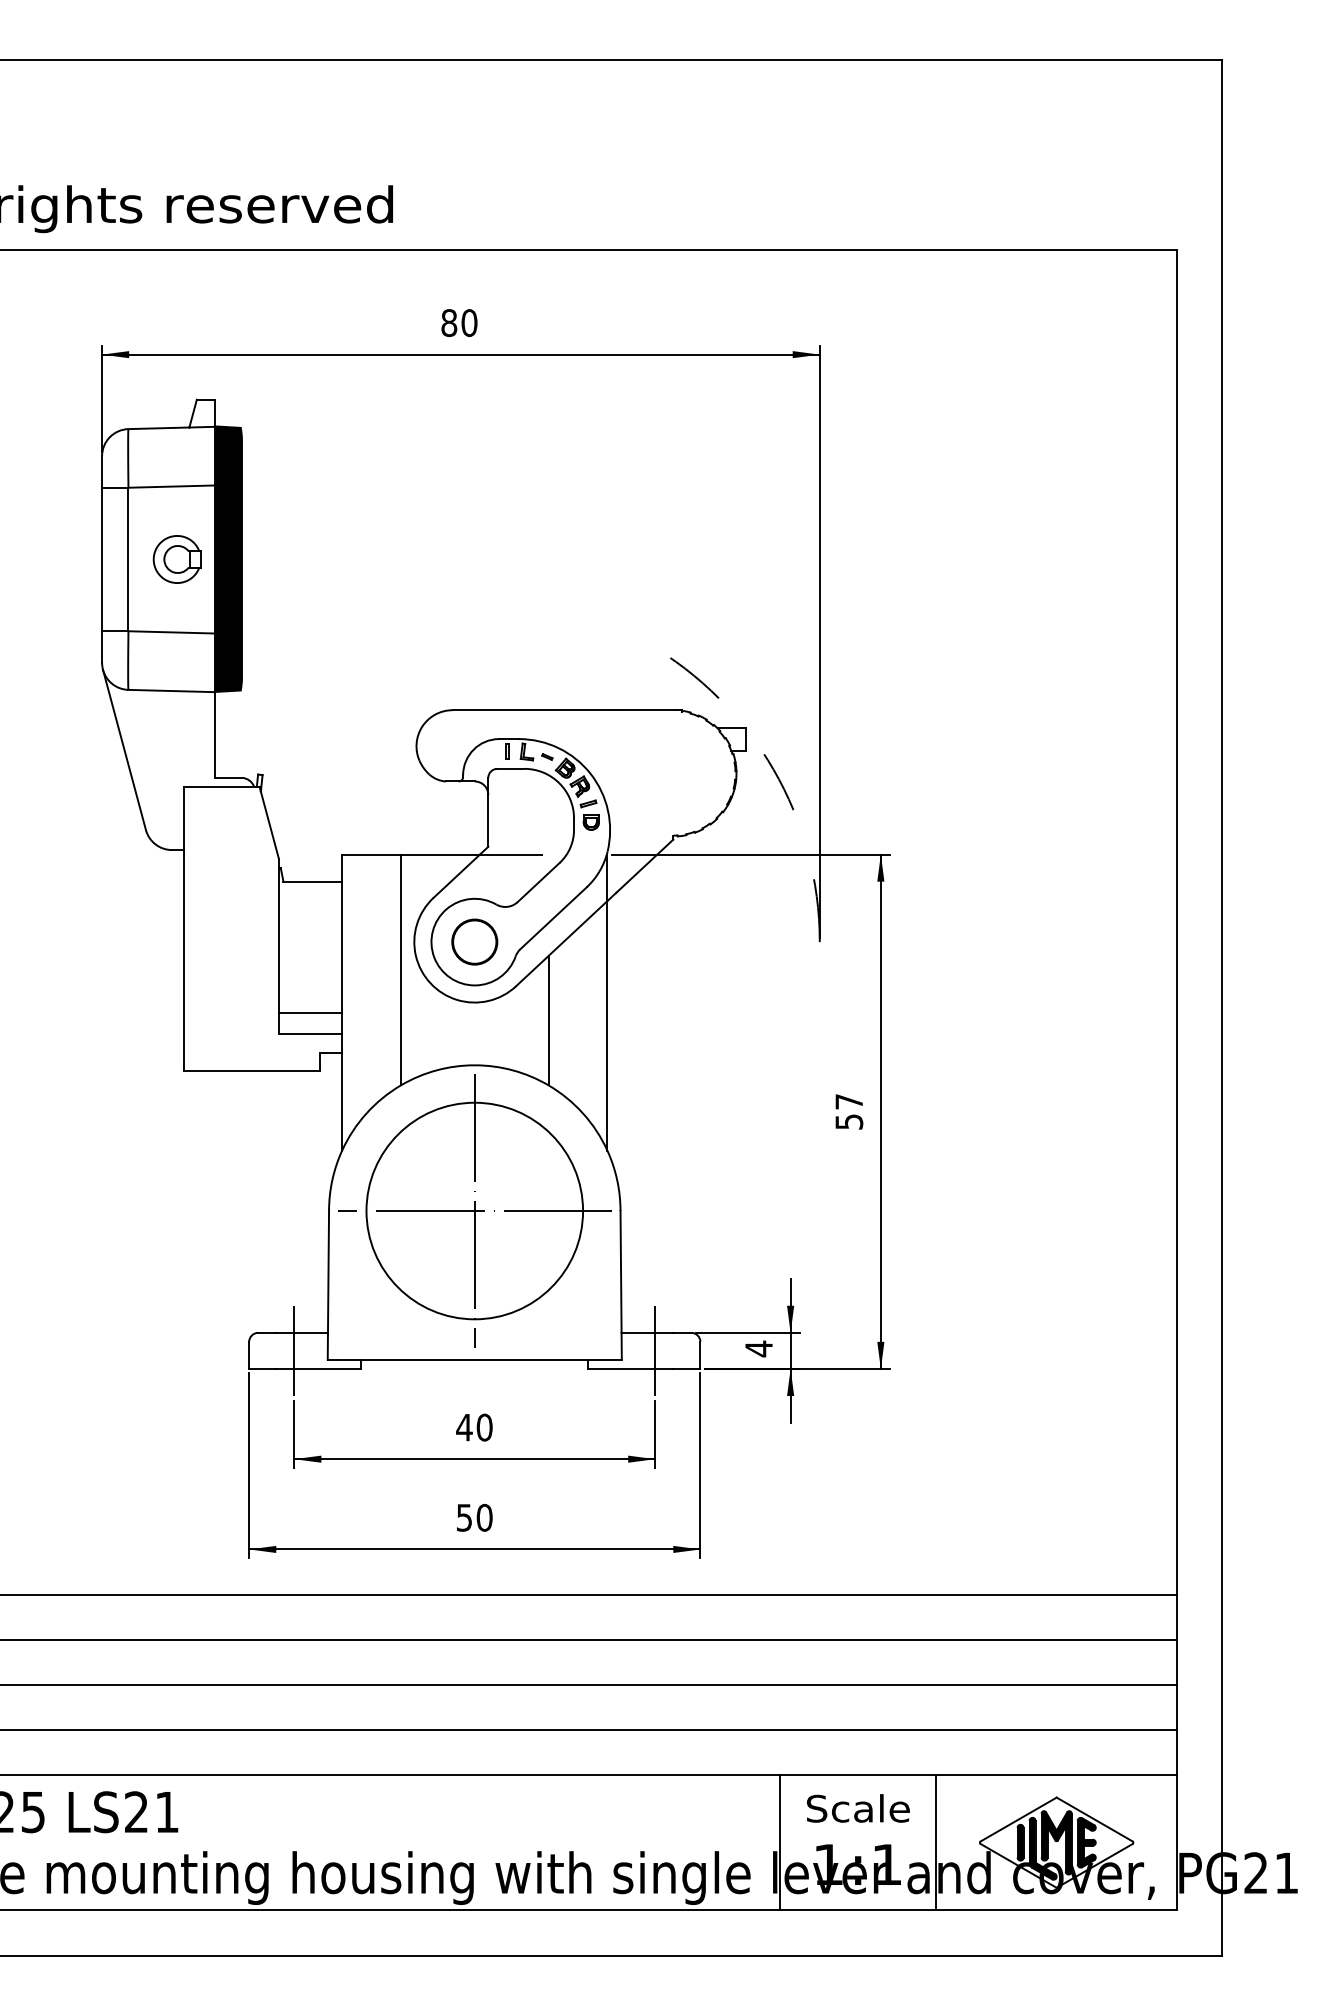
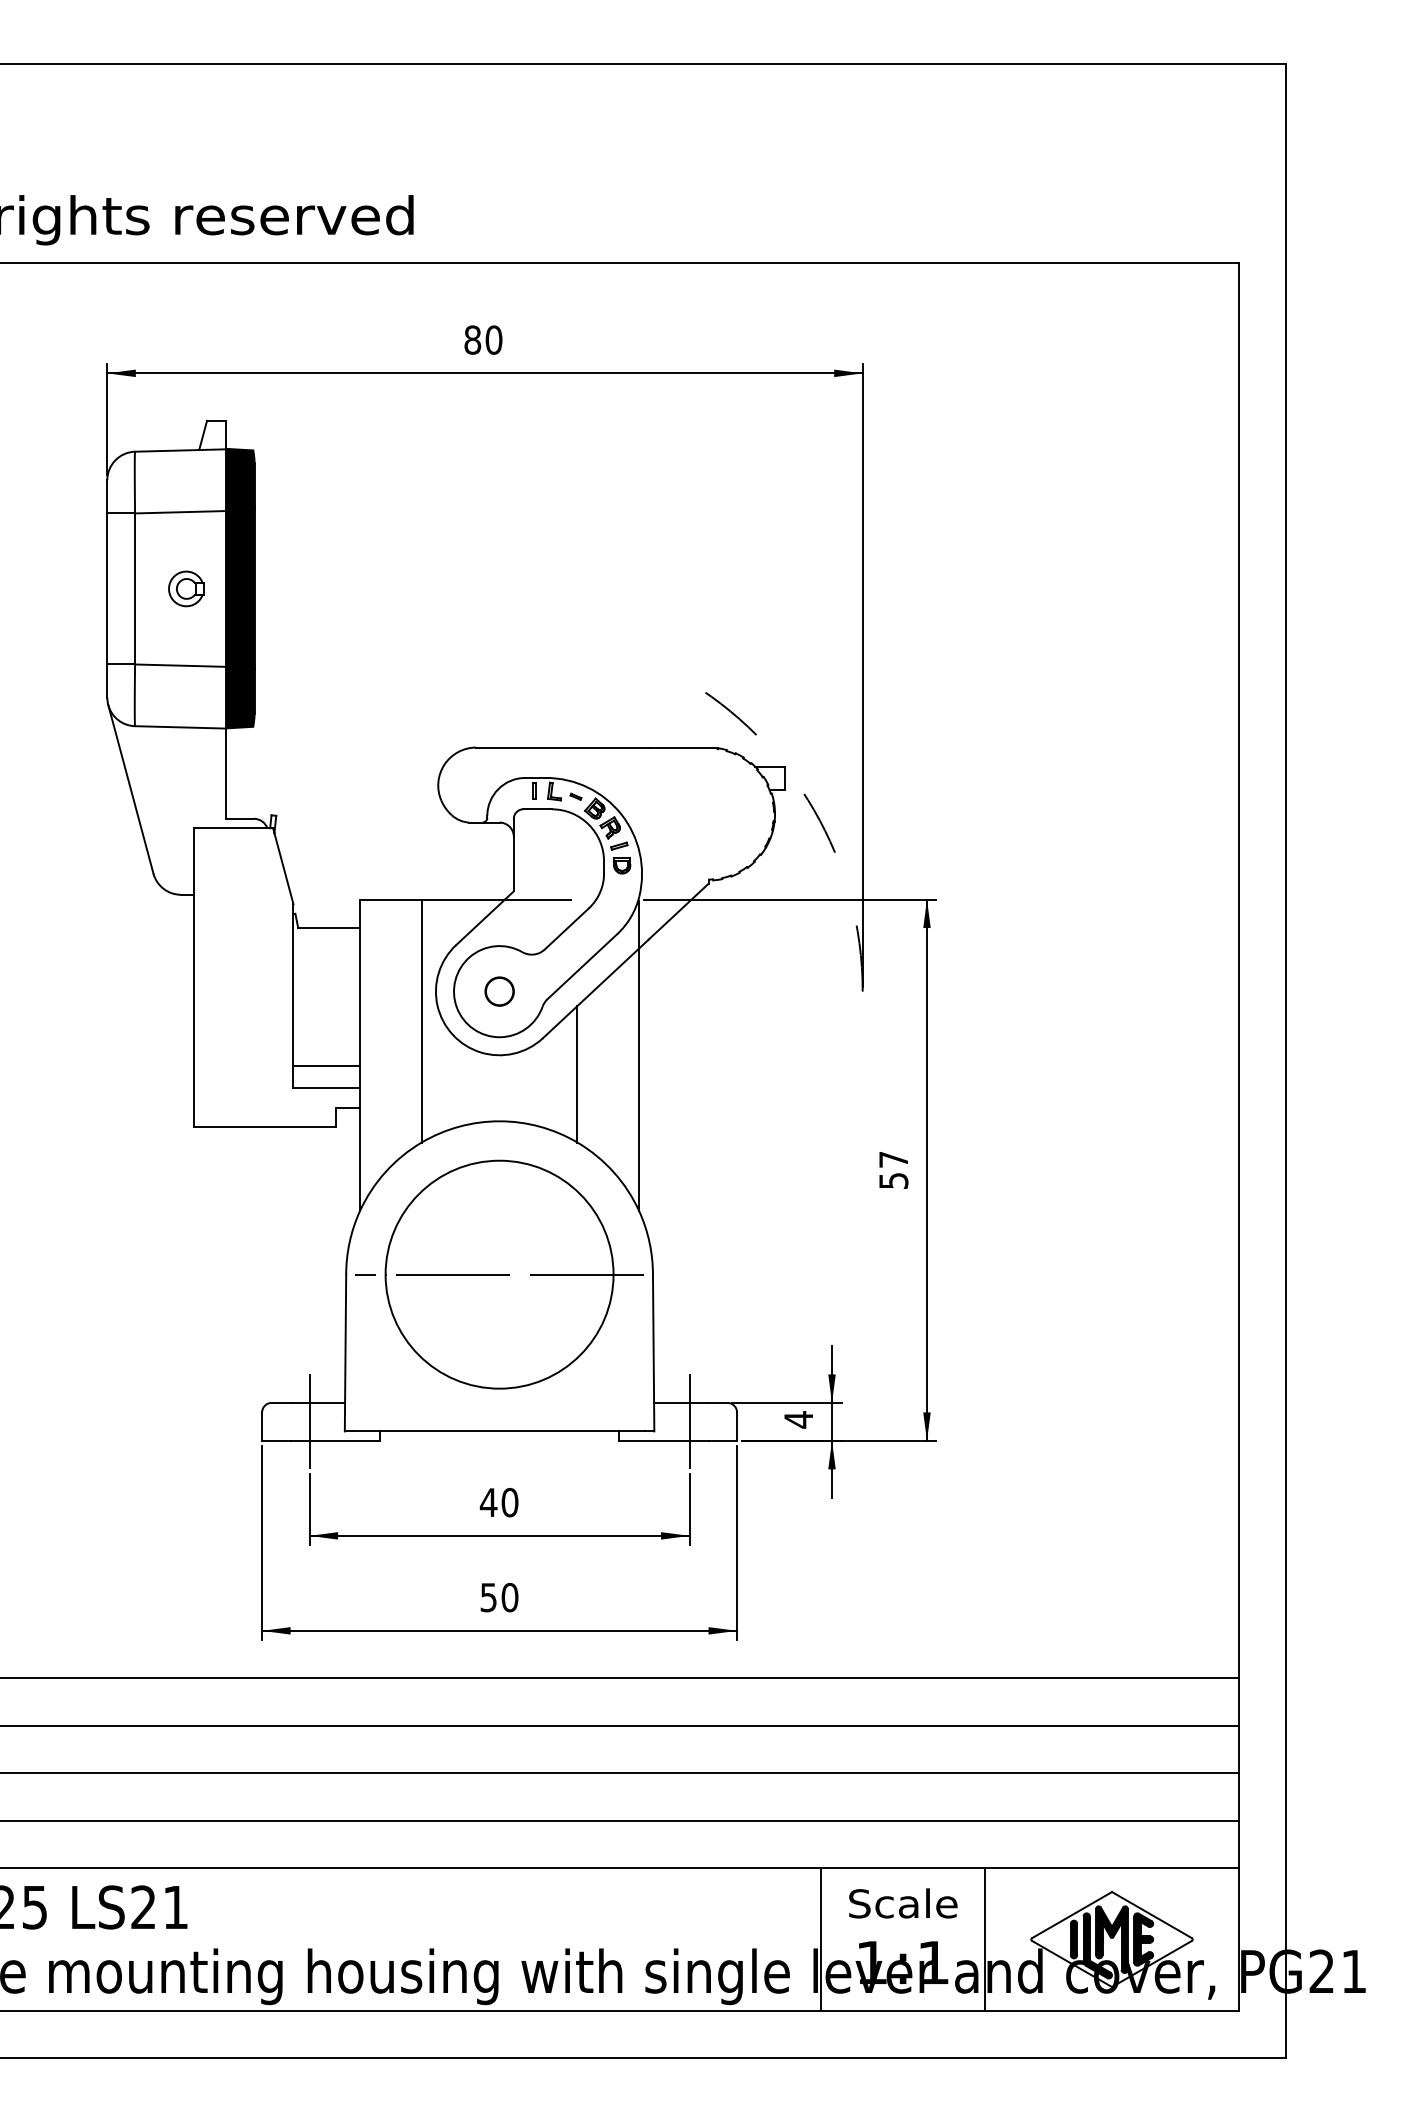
part: (176, 559) -> (185, 588), size x0.7
circle: (474, 941) -> (499, 991), size x0.6
line: (474, 1210) -> (499, 1274), removed

